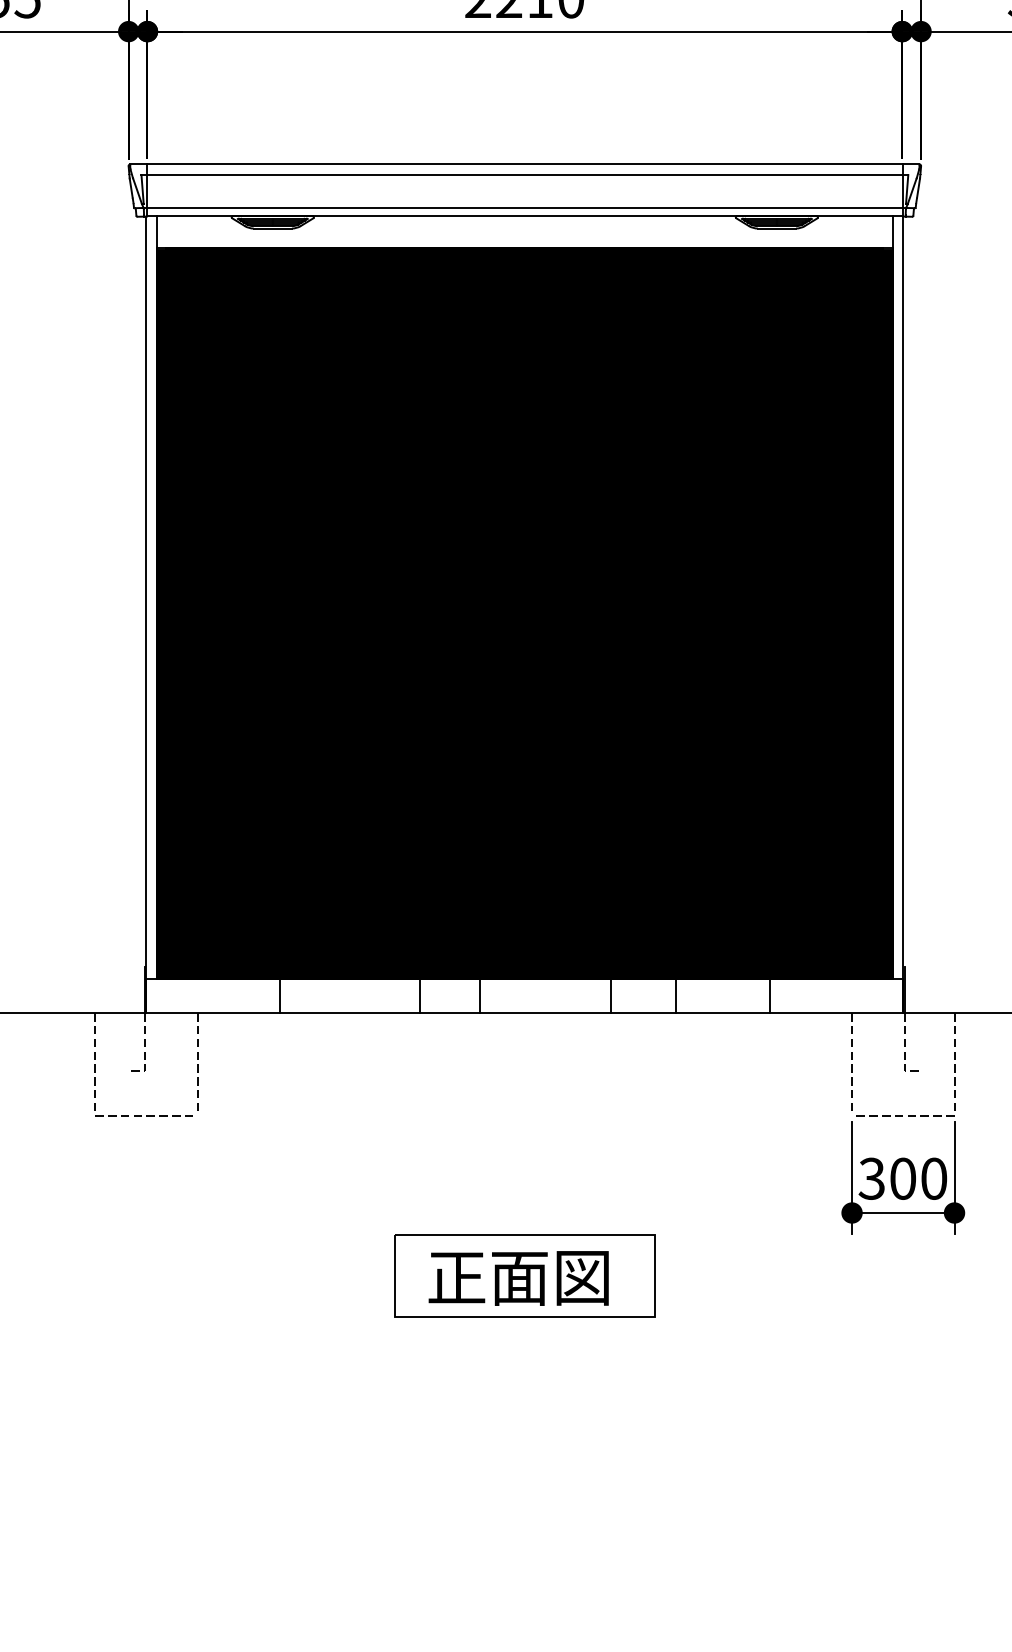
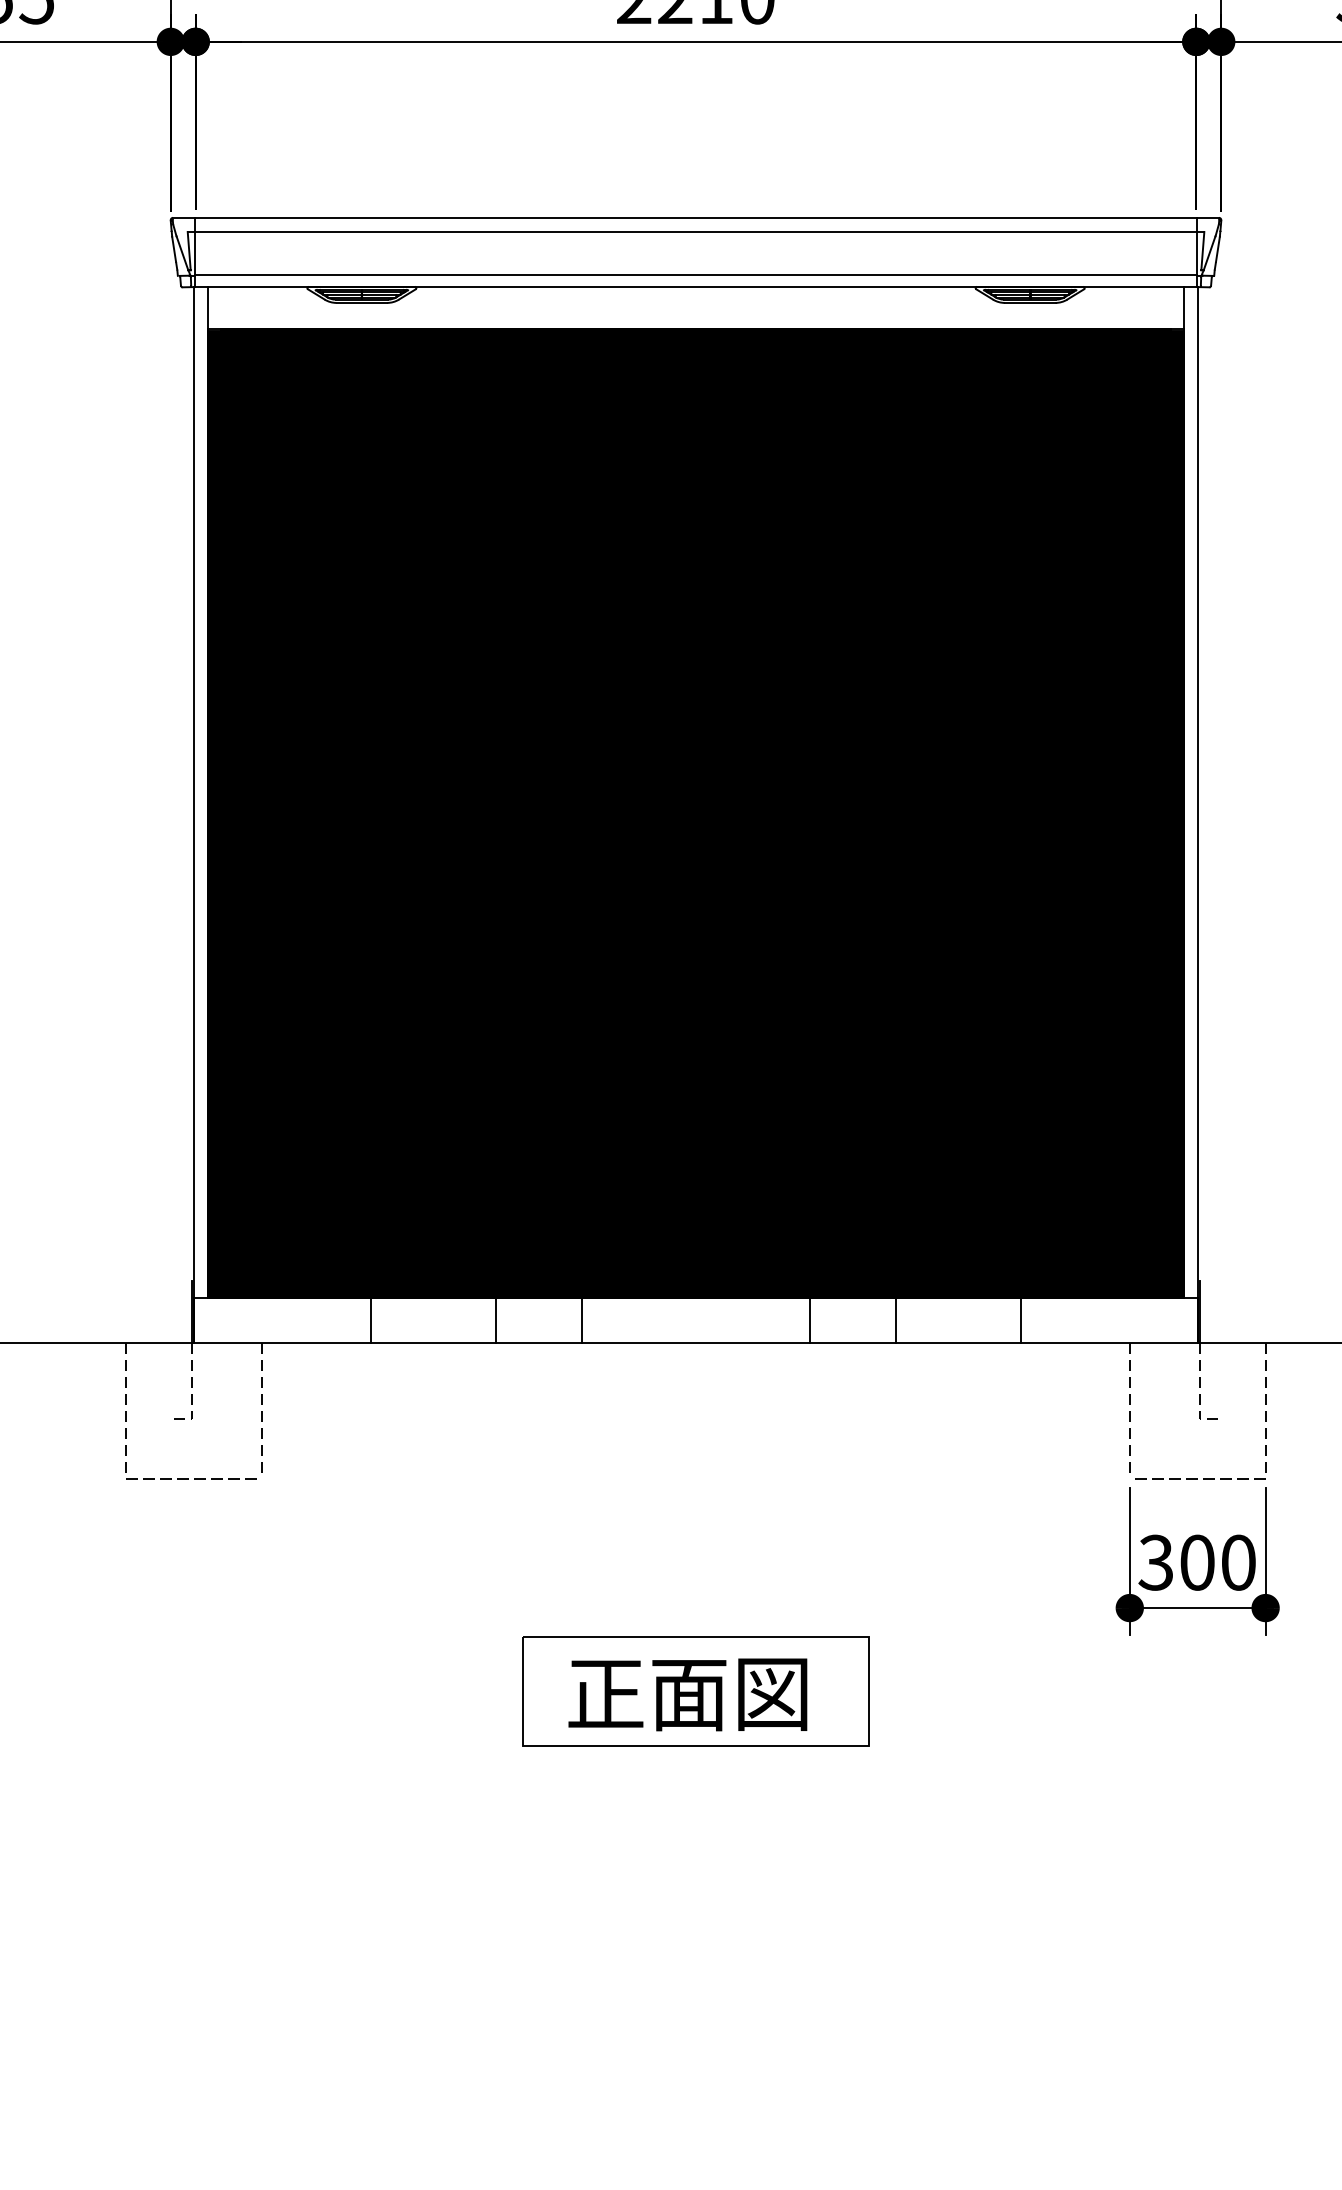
line: (419, 996) -> (496, 1320), moved
line: (479, 996) -> (582, 1320), moved

